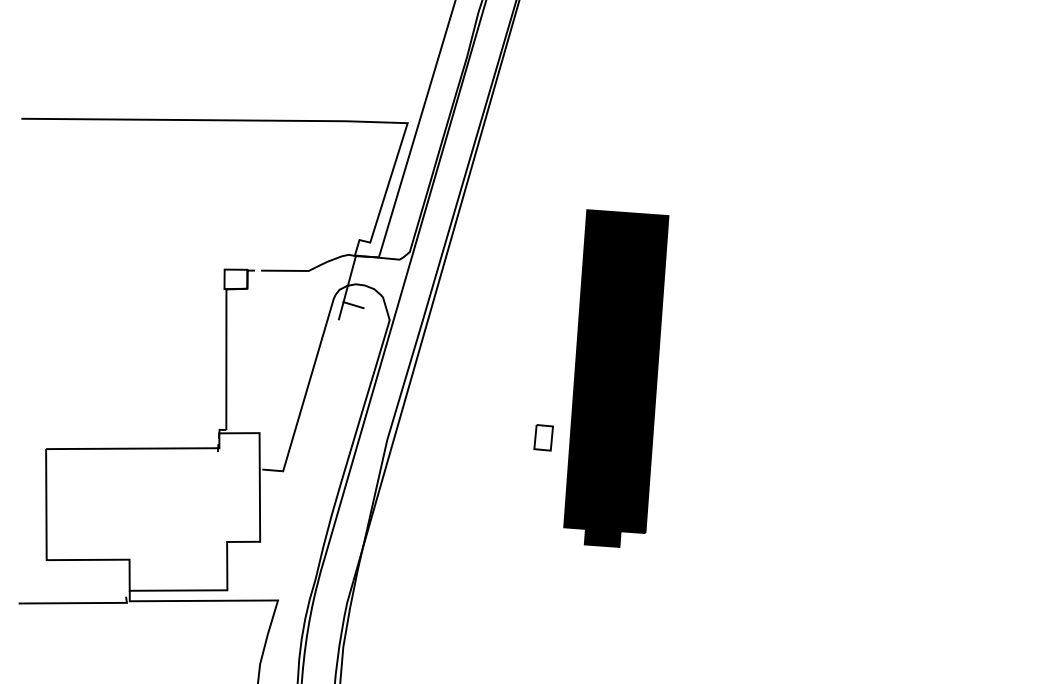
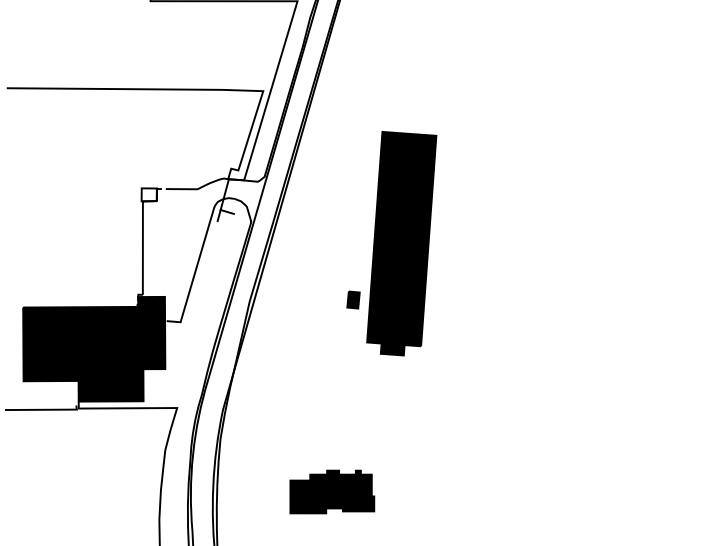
part: (615, 378) -> (401, 243), moved
fill: (543, 437) -> (353, 299), added
fill: (153, 510) -> (94, 348), added

